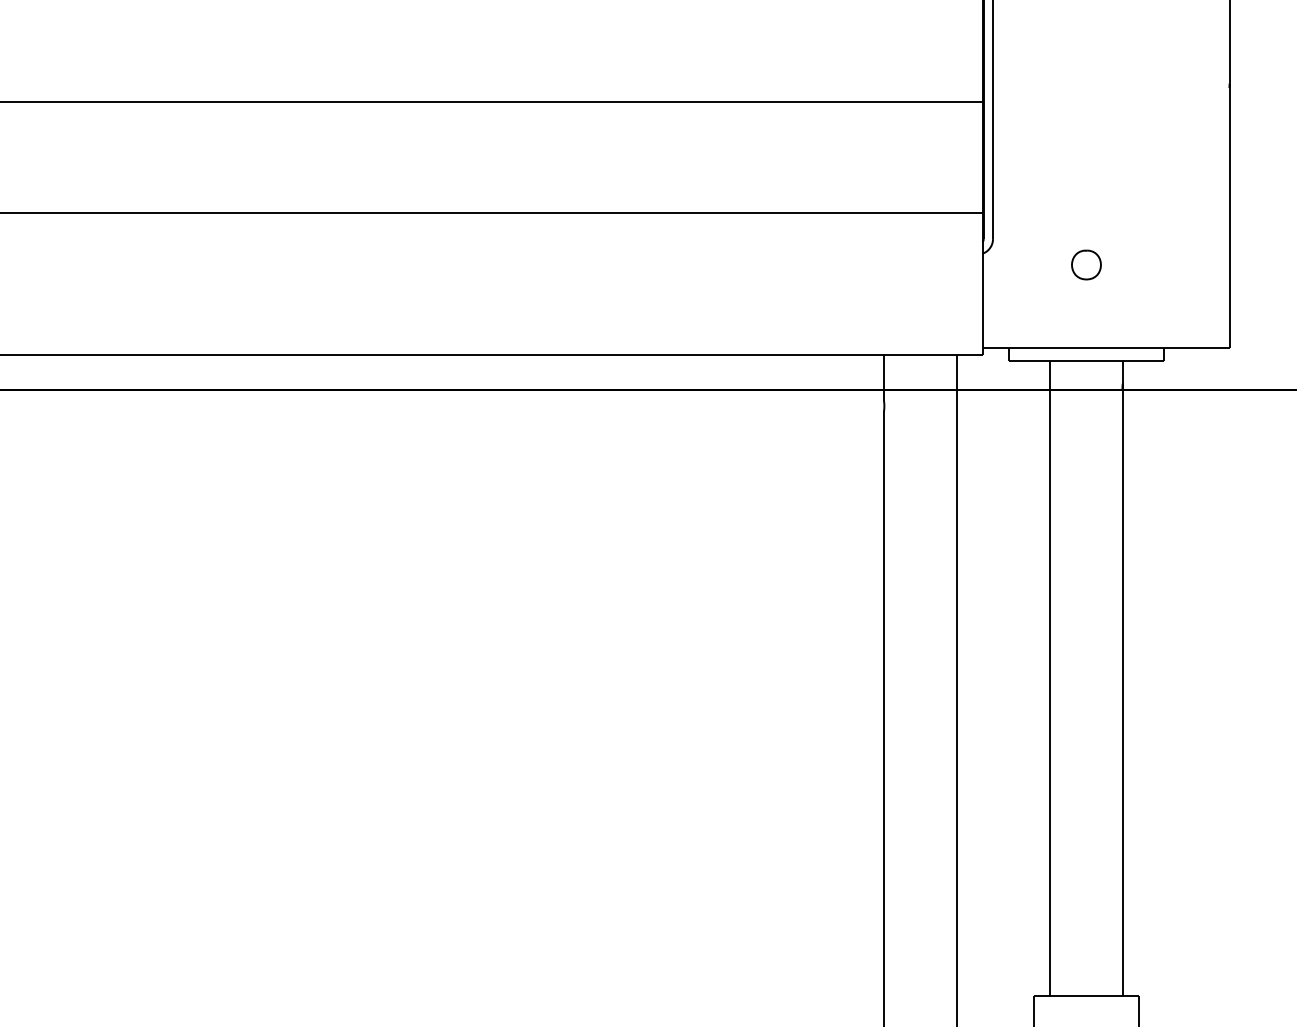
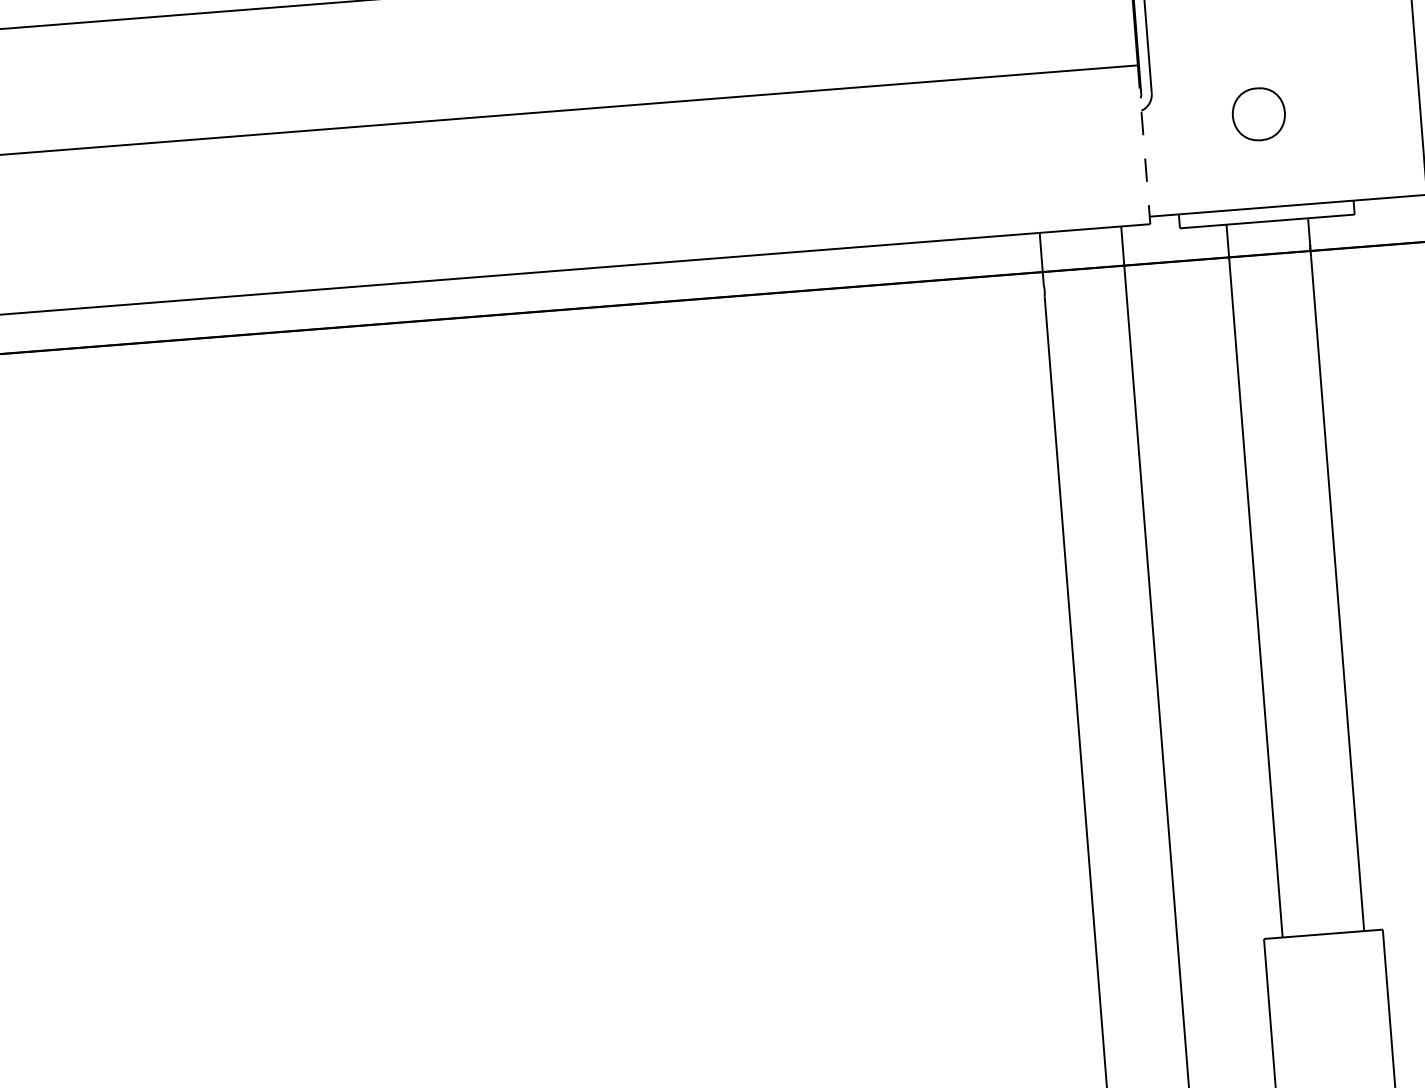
part: (1086, 264) -> (1258, 113), size x1.6
line: (982, 284) -> (1143, 145), solid -> dashed

